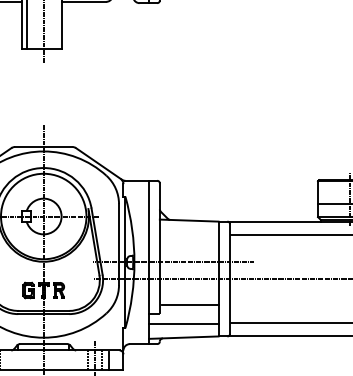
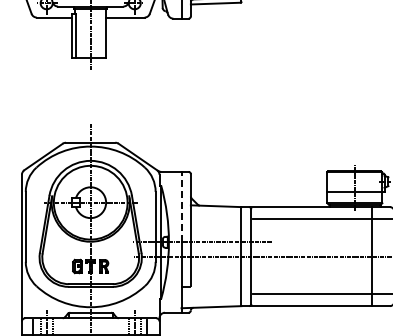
line: (148, 220) -> (181, 206), solid -> dashed
line: (190, 305) -> (217, 279), removed
line: (183, 324) -> (211, 295), removed

